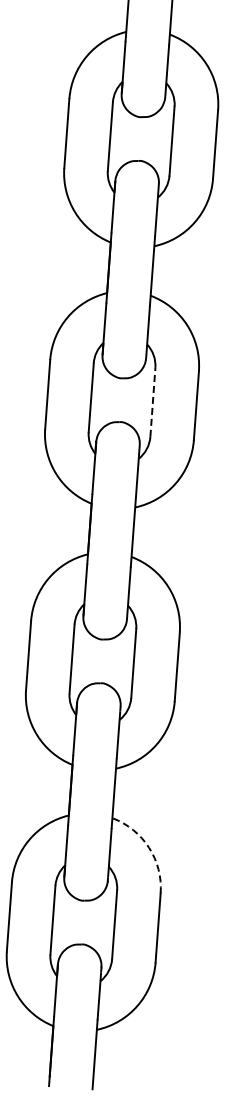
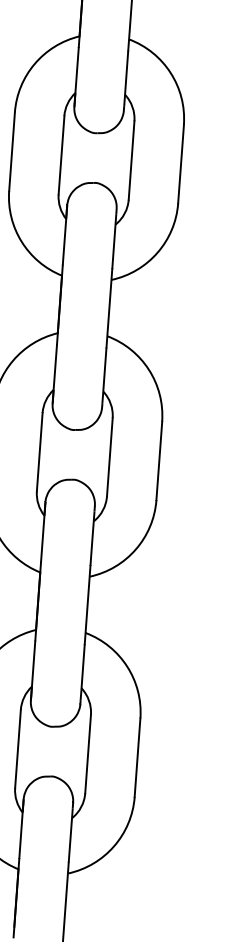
line: (152, 402) -> (131, 160), dashed -> solid
arc: (149, 847) -> (127, 666), dashed -> solid

